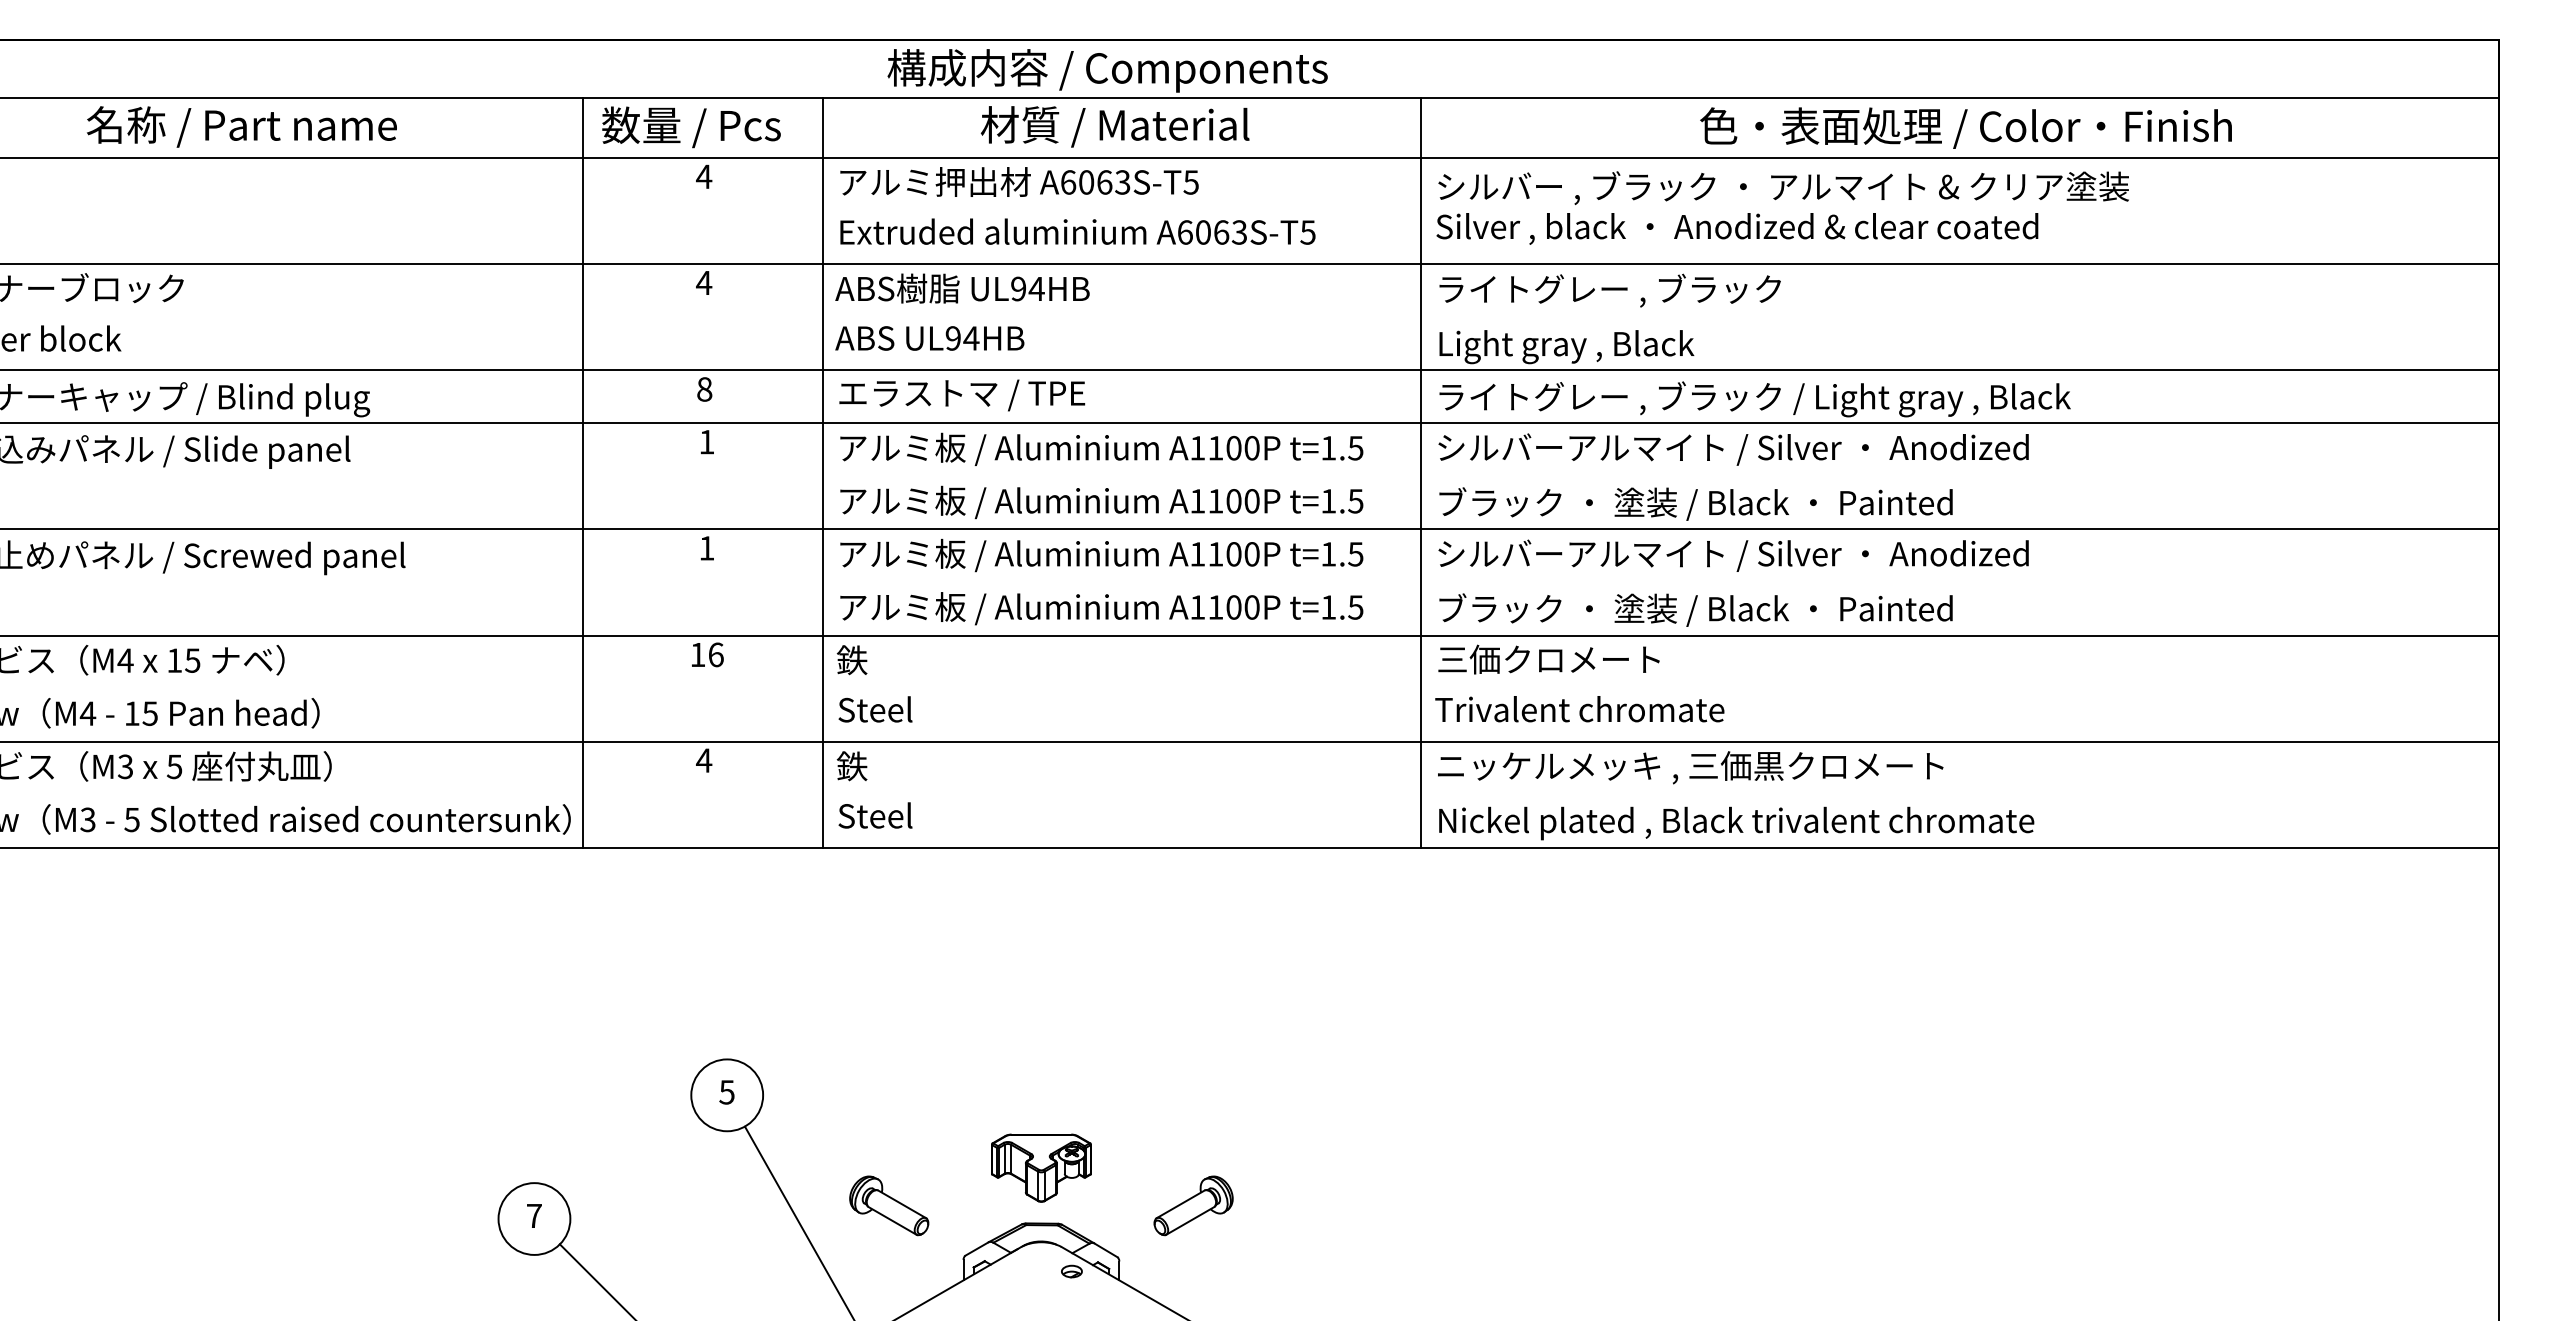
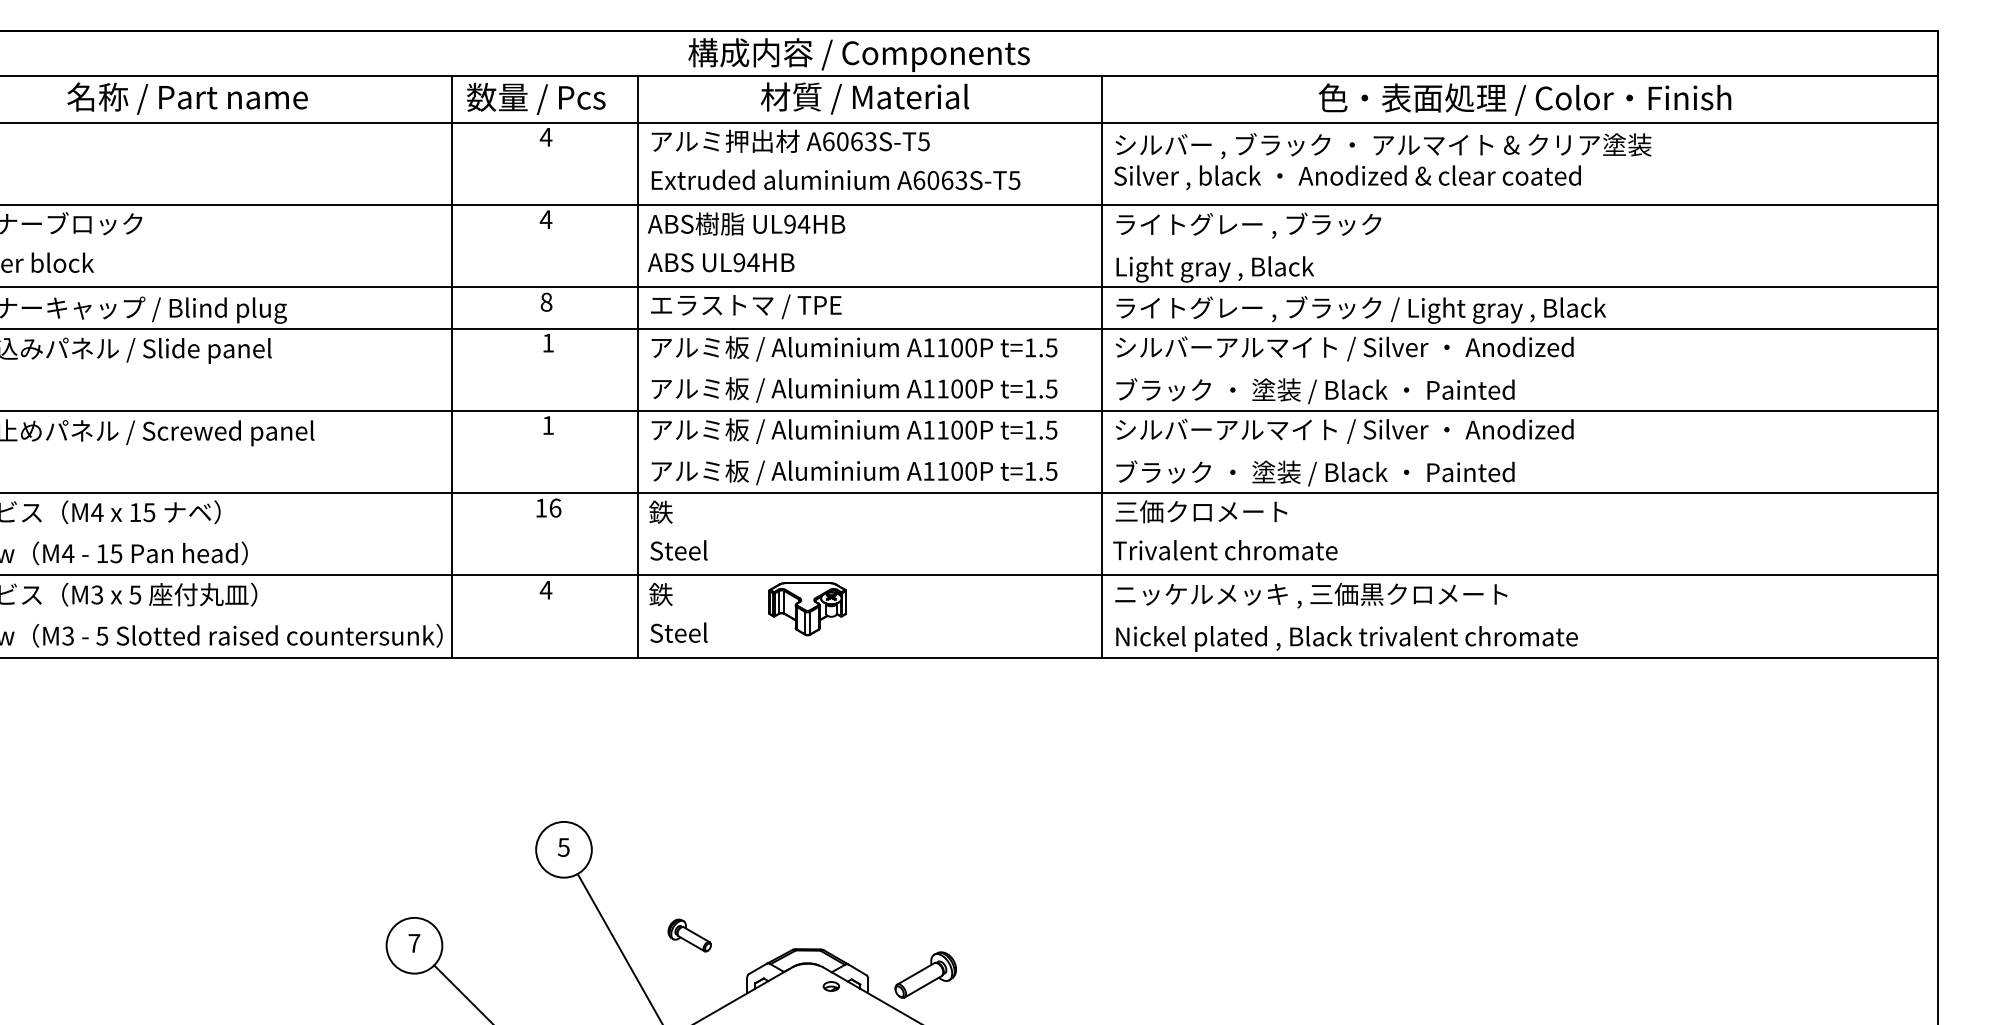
part: (1041, 1167) -> (807, 608), moved
part: (889, 1205) -> (689, 935), size x0.7
part: (1193, 1205) -> (925, 974), moved

